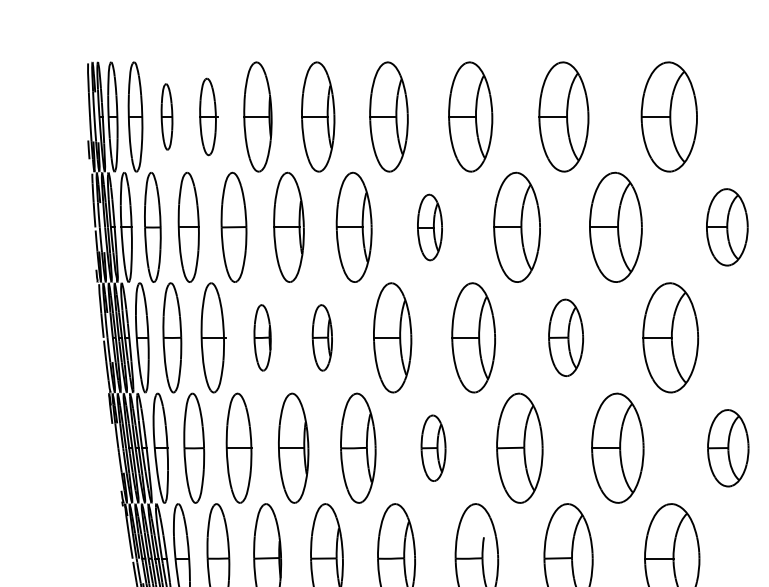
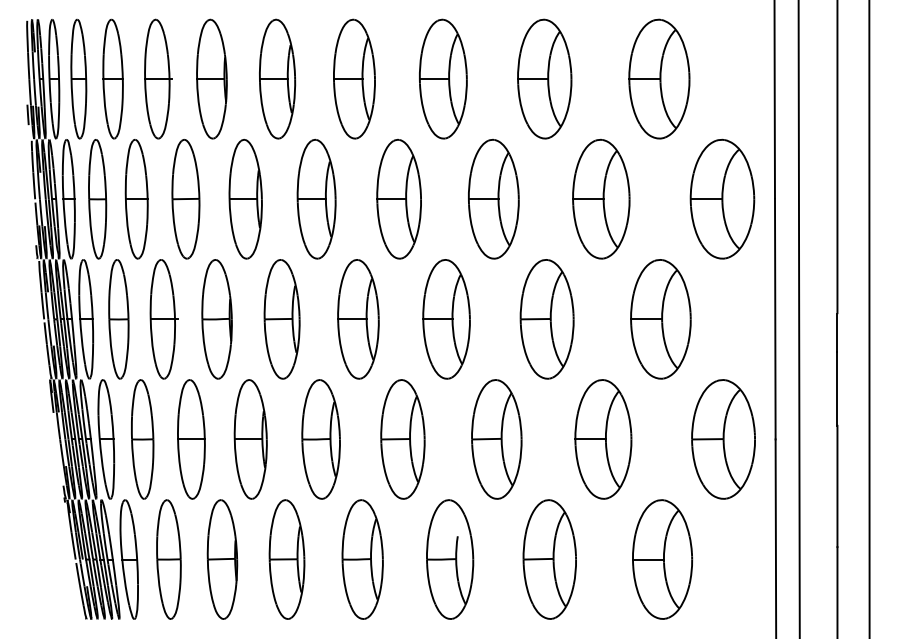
part: (166, 116) -> (112, 78), size x1.67
part: (208, 116) -> (158, 78), size x1.43
part: (727, 226) -> (722, 198), size x1.43
part: (429, 227) -> (398, 199), size x1.67
part: (262, 337) -> (216, 319), size x1.67
part: (321, 337) -> (281, 319), size x1.67
part: (565, 337) -> (546, 319), size x1.43
part: (433, 448) -> (402, 439), size x1.67
part: (728, 448) -> (723, 439), size x1.43

